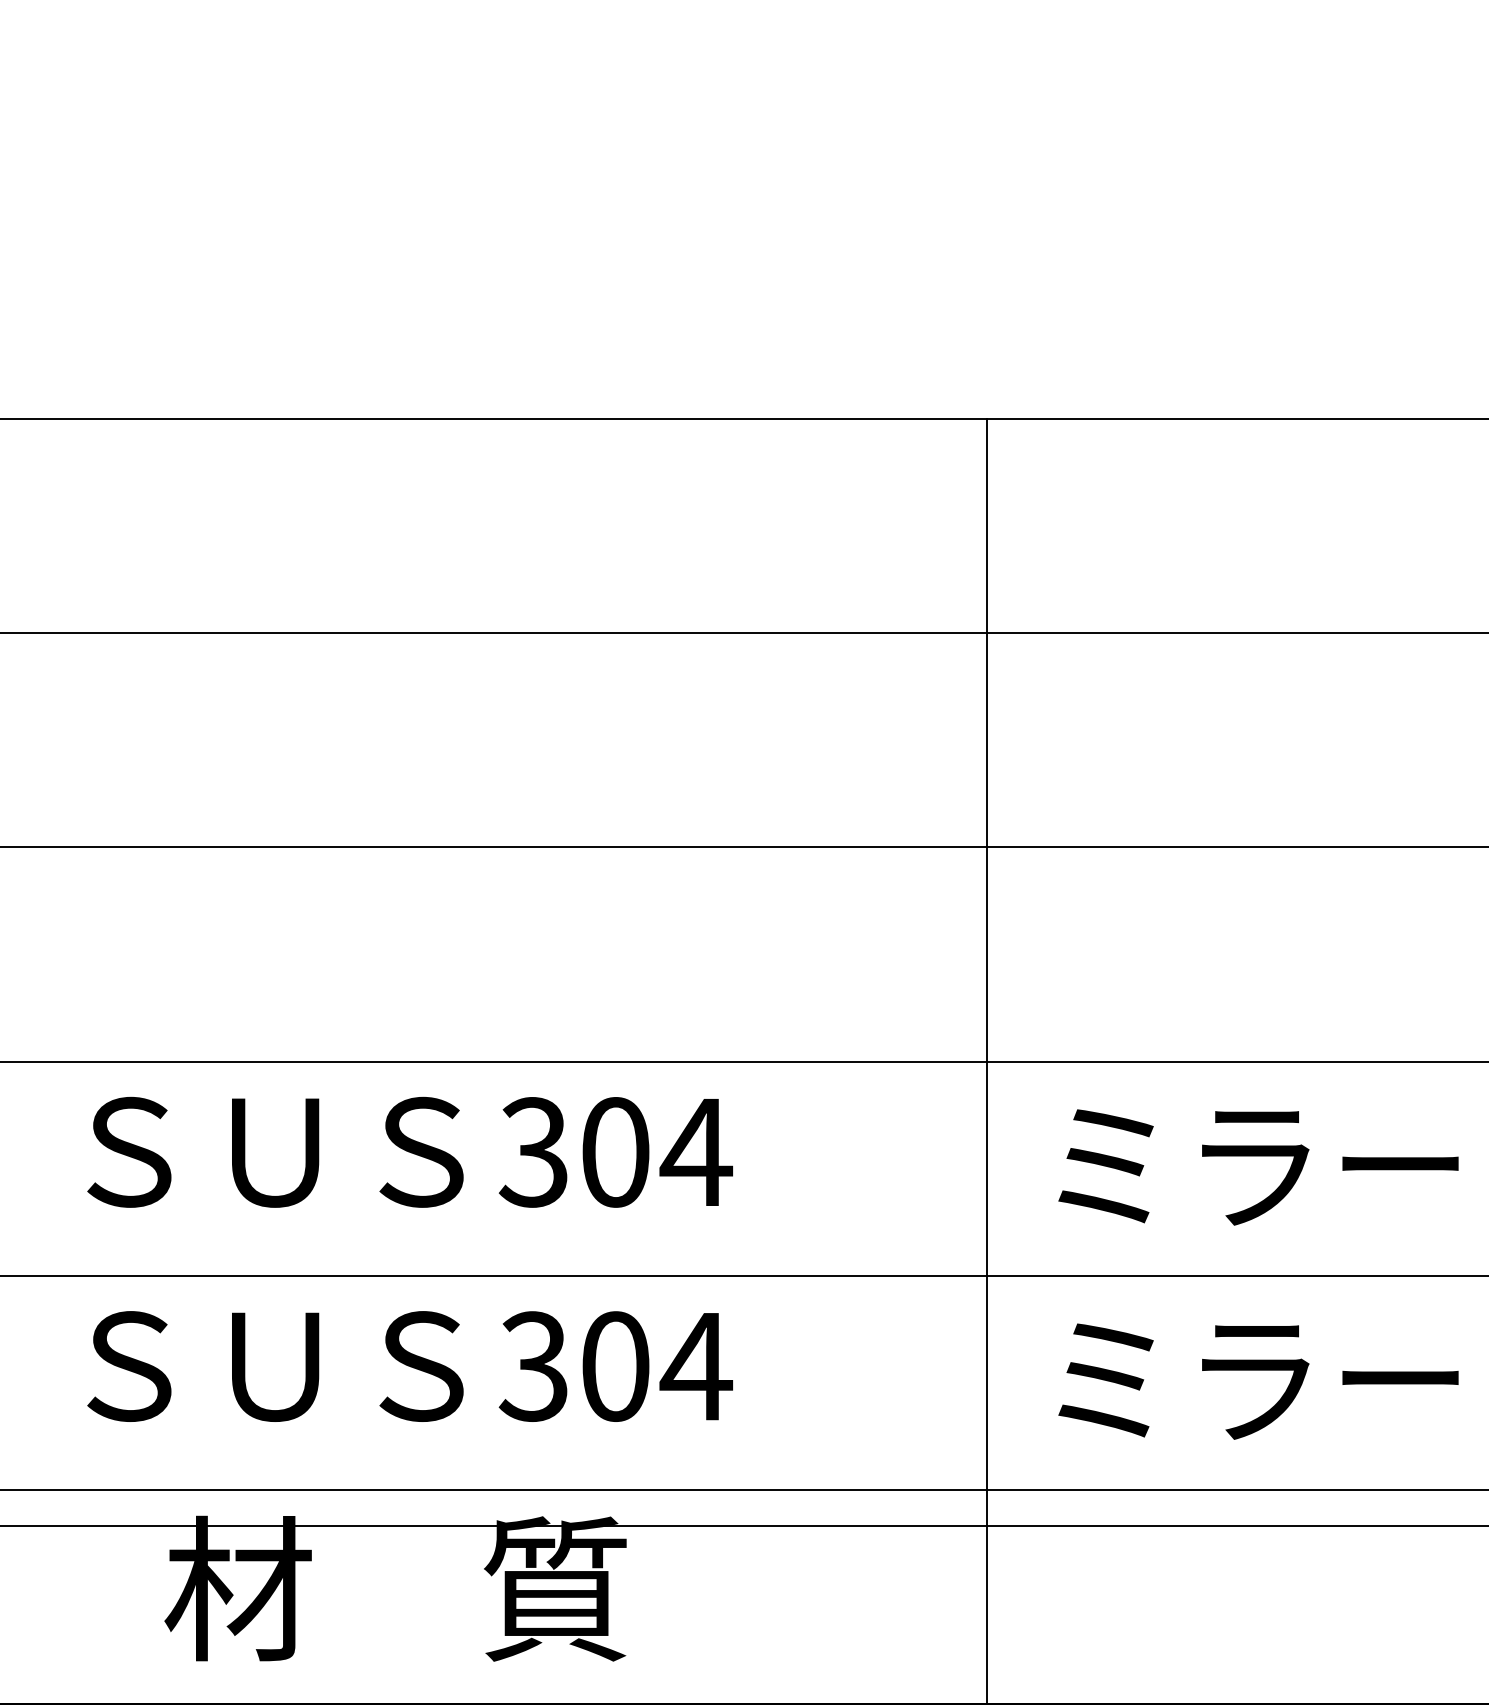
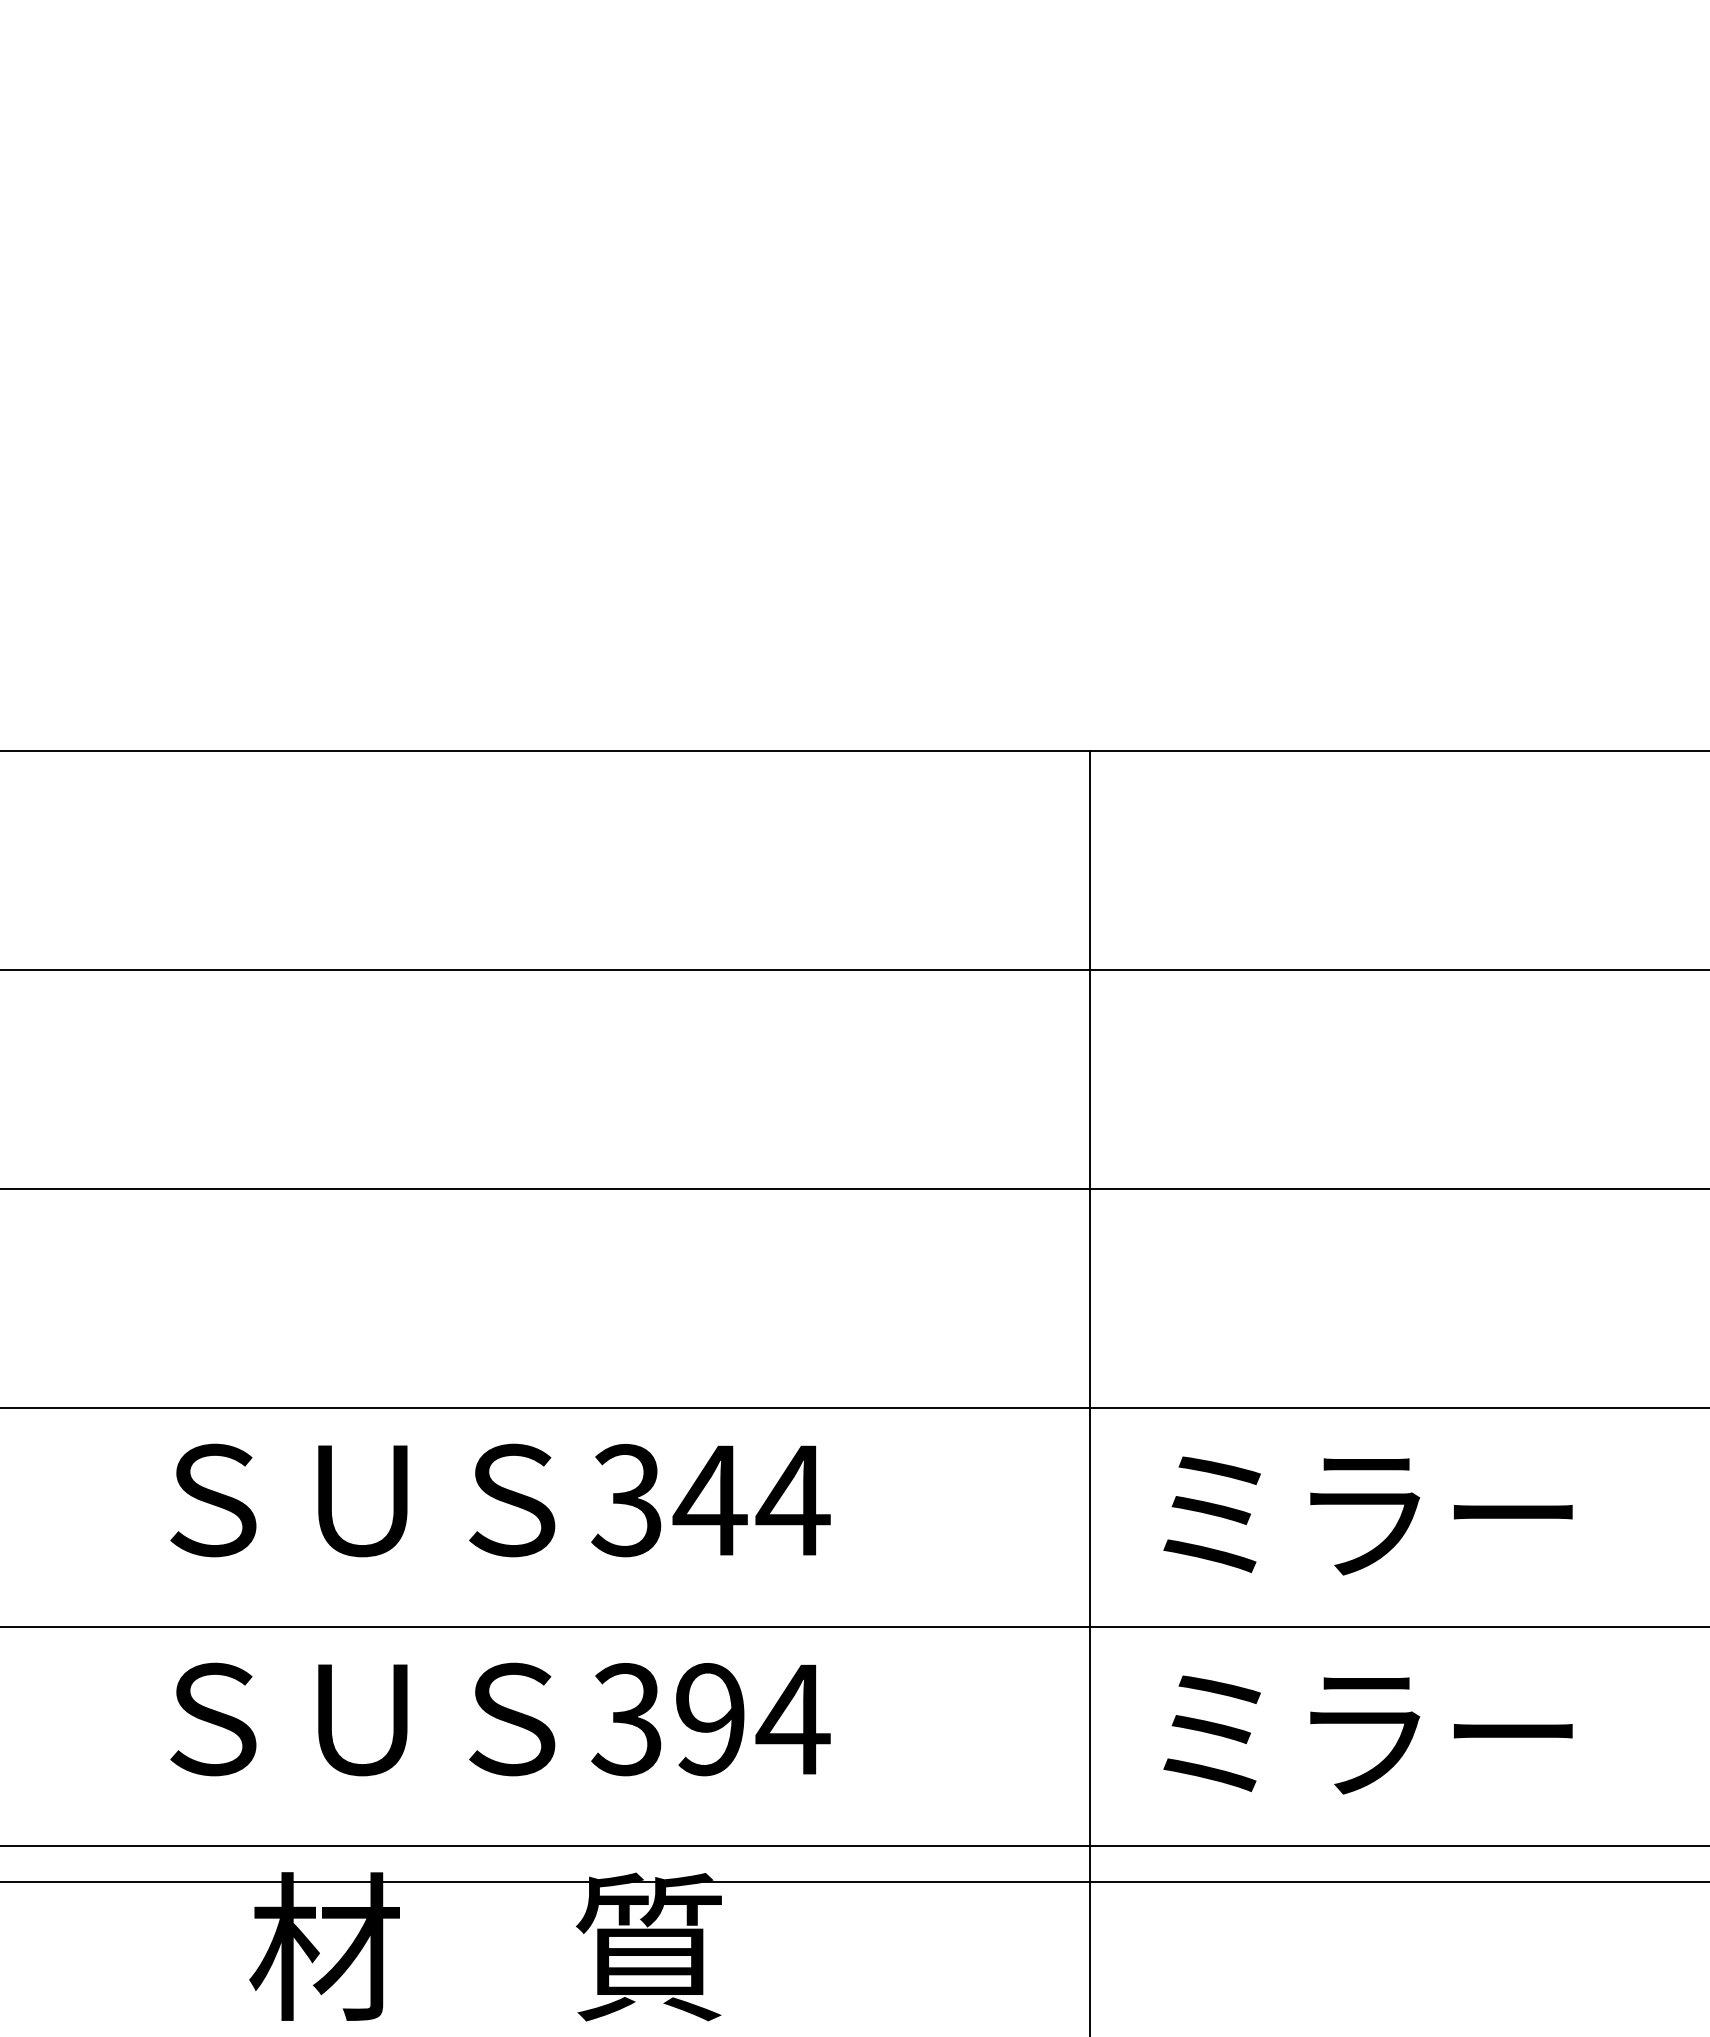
text: (614, 1152) -> (709, 1500), 304 -> 344
text: (615, 1366) -> (710, 1719), 304 -> 394

